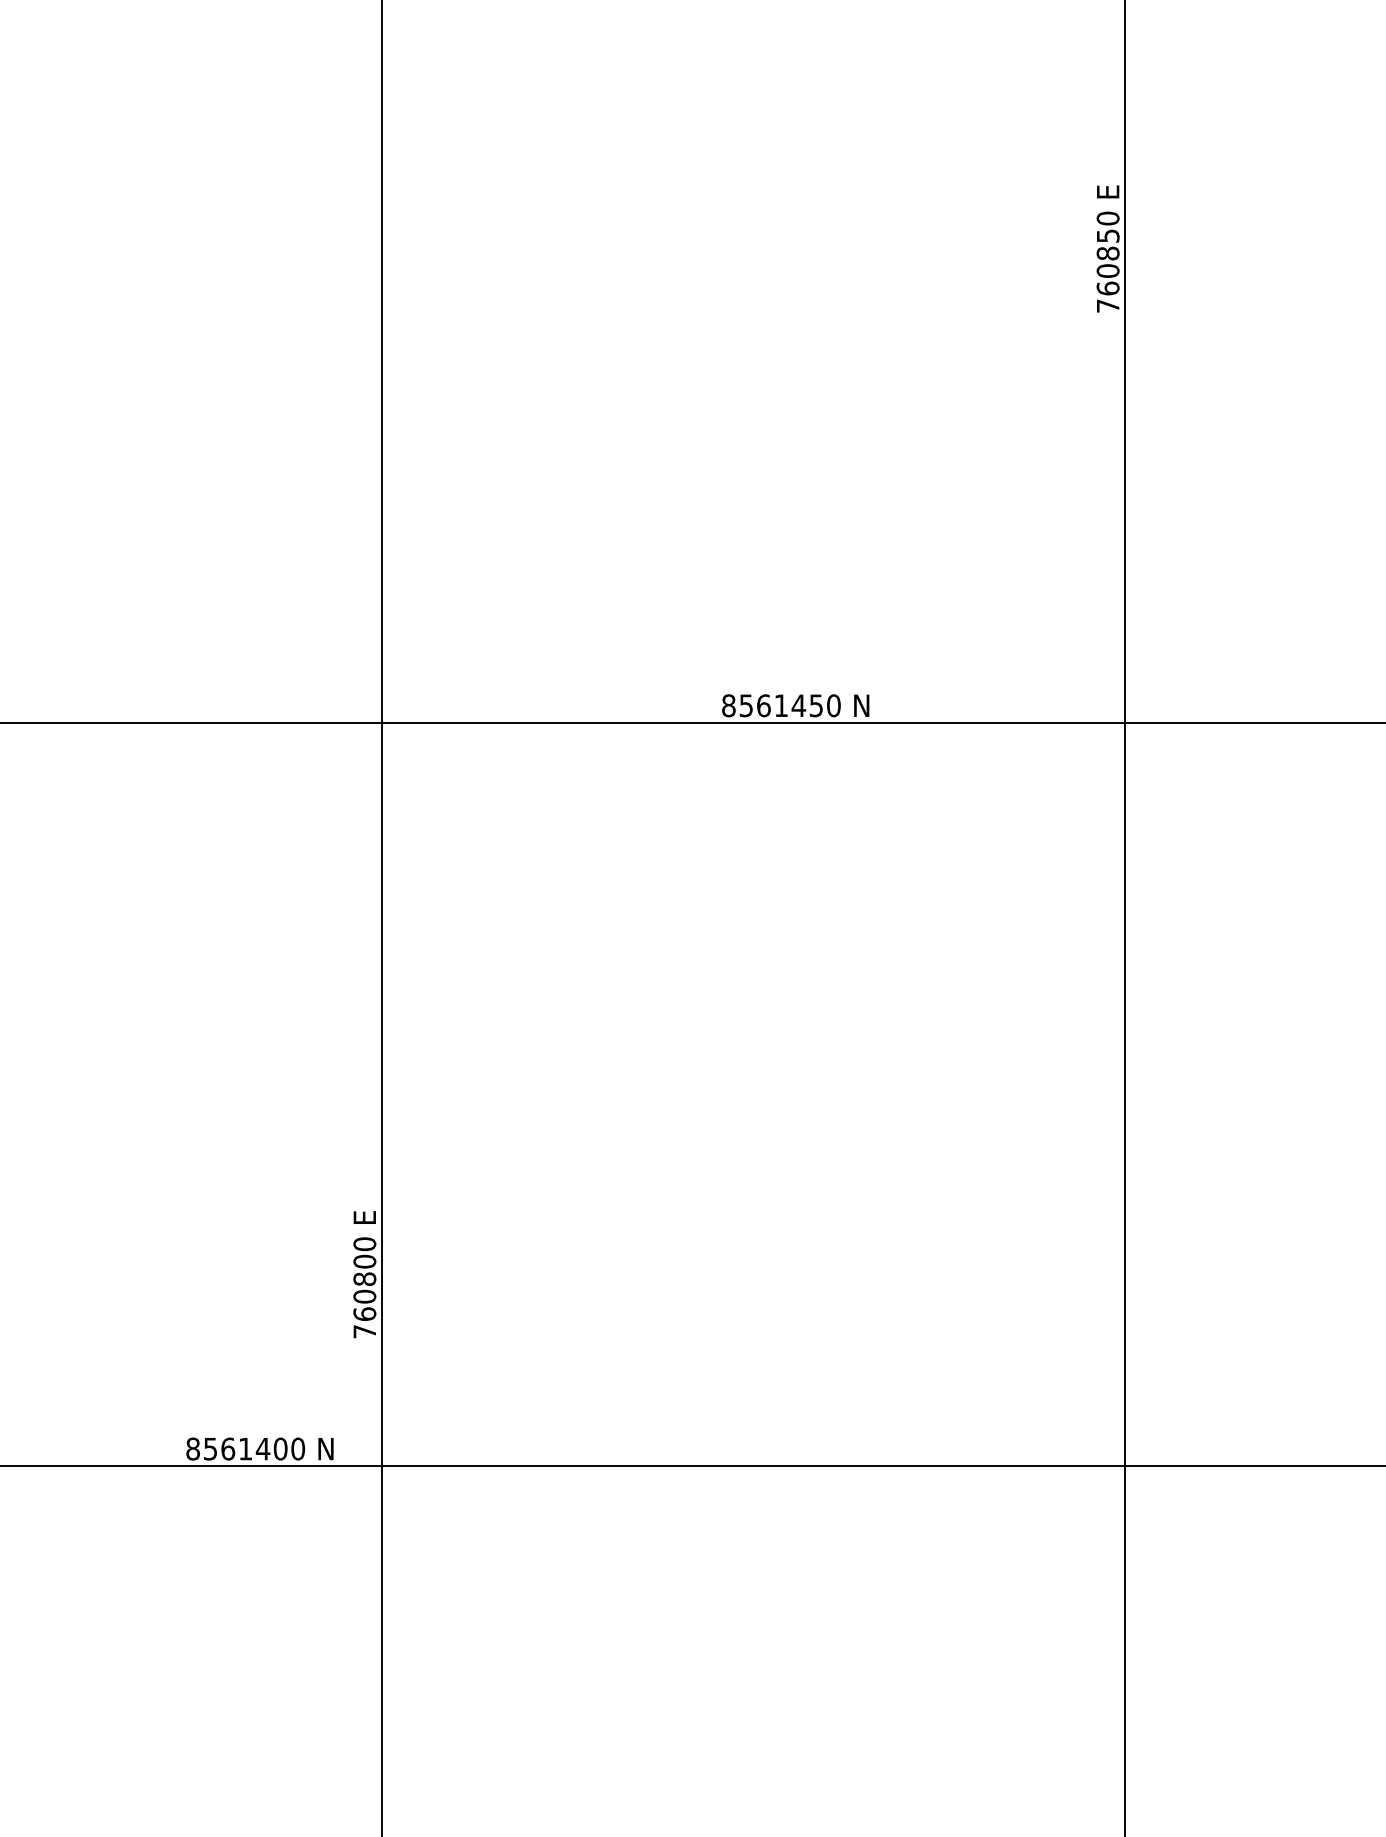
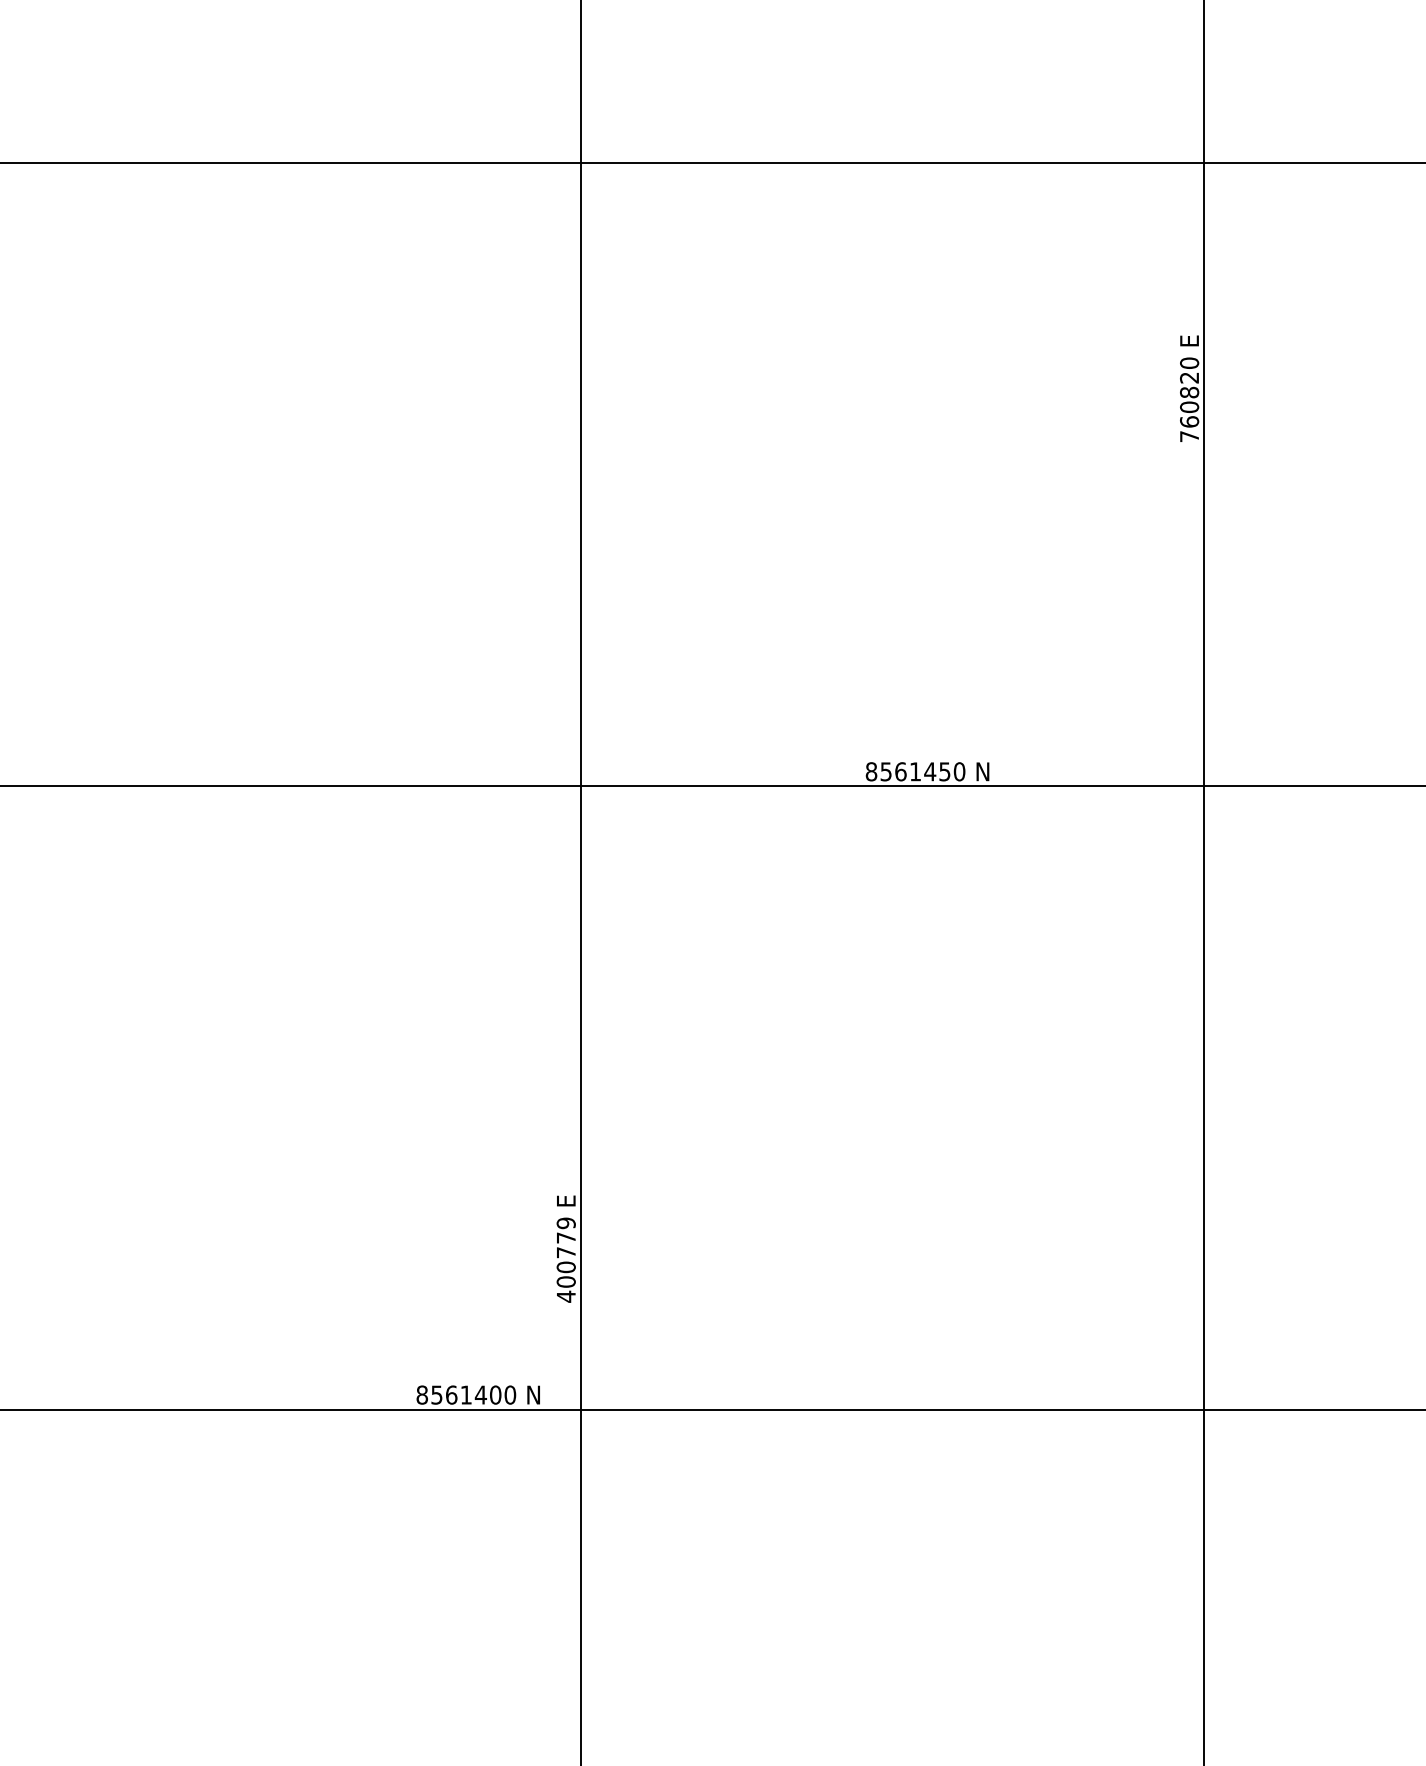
text: (1108, 235) -> (1189, 377), 760850 -> 760820
text: (363, 1287) -> (565, 1259), 760800 -> 400779

